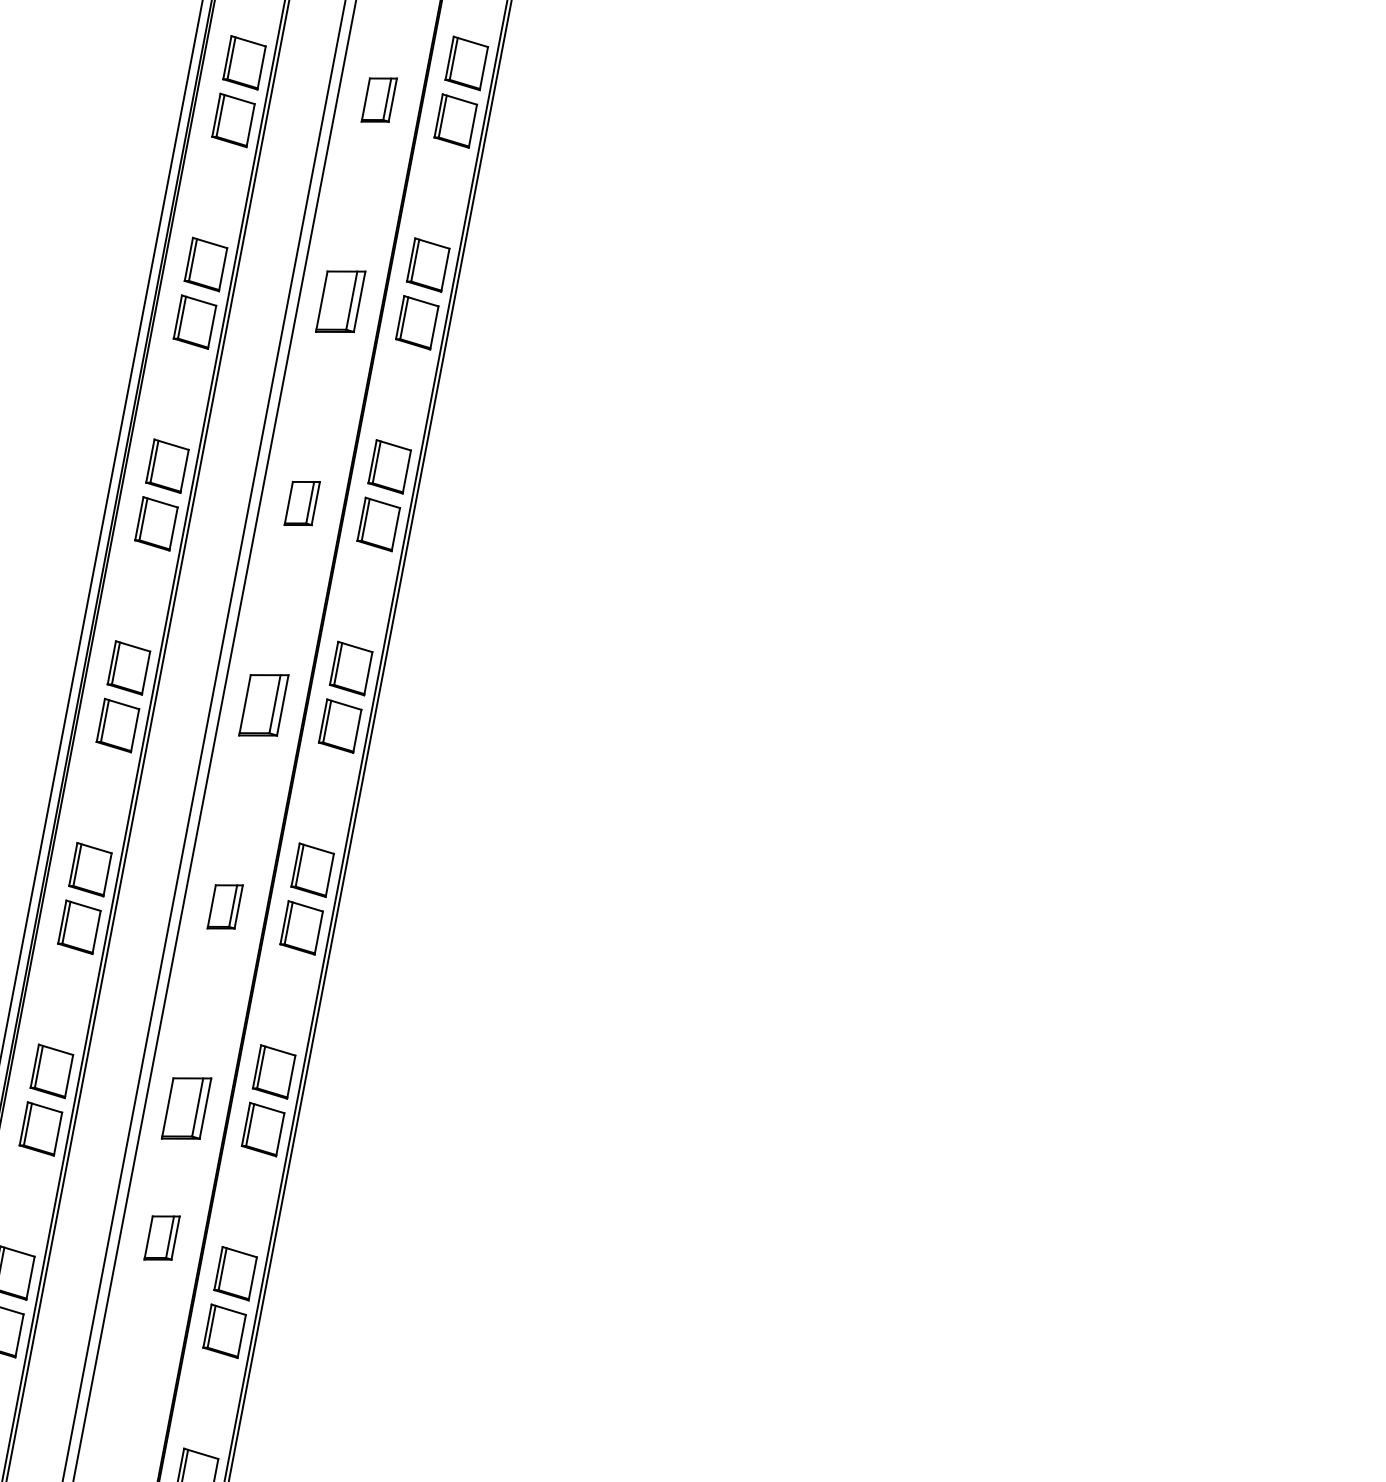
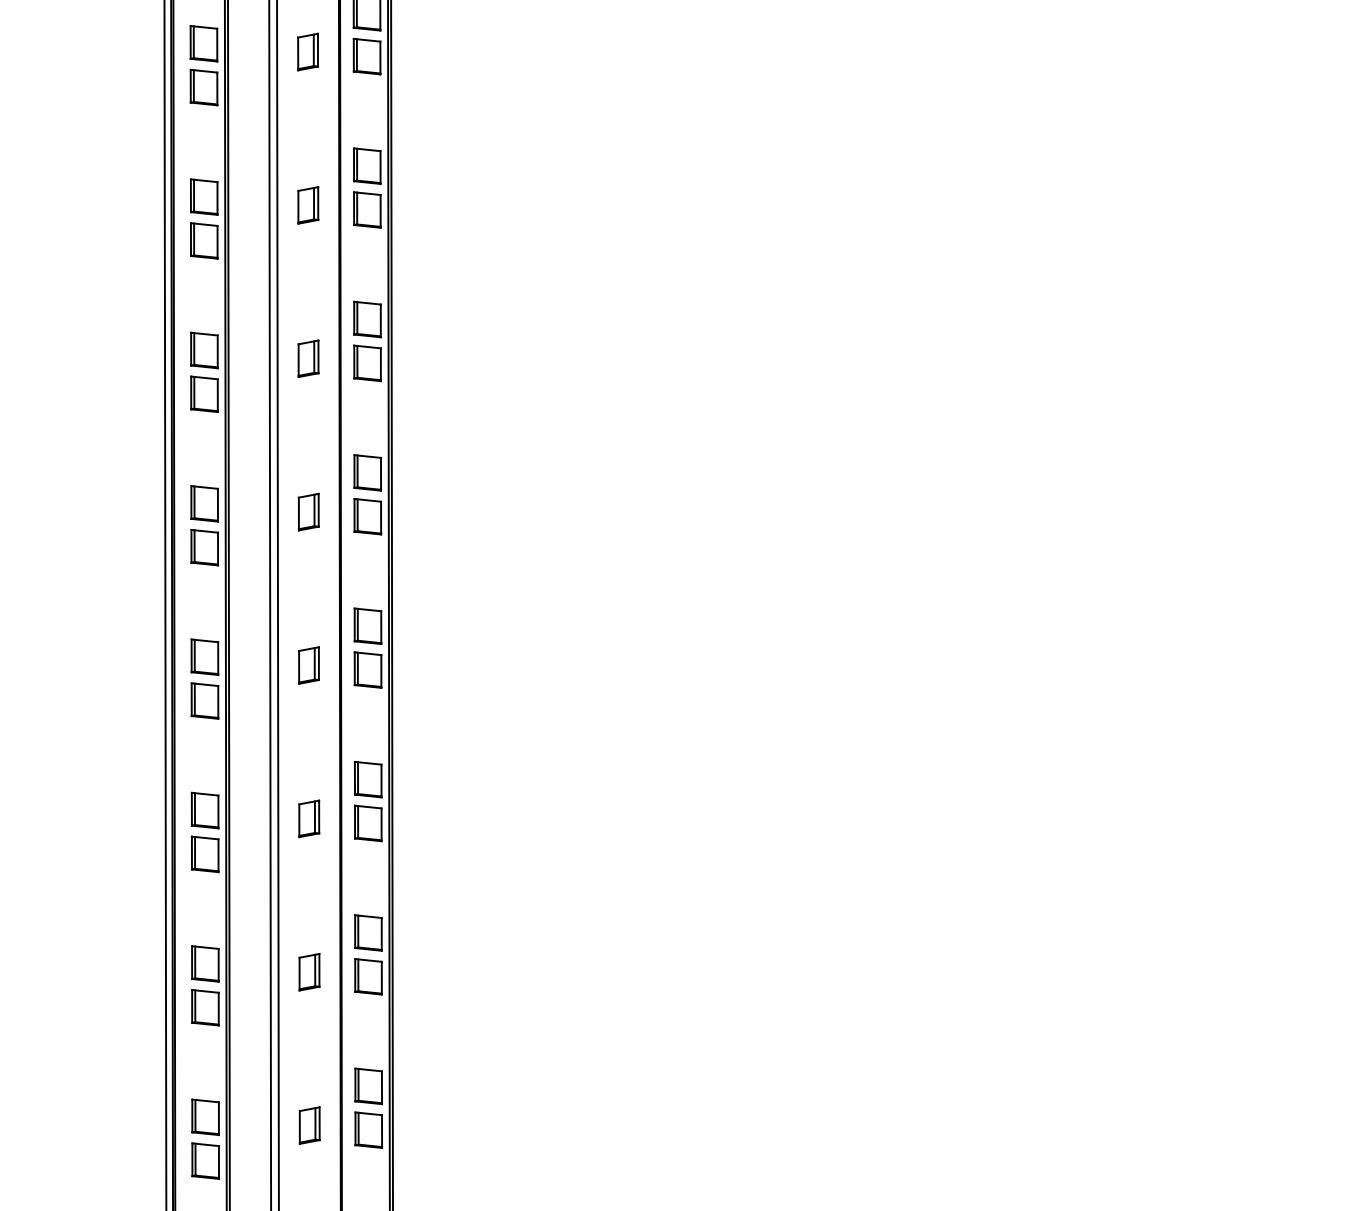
part: (341, 301) -> (308, 205), size x0.71
part: (263, 704) -> (308, 511), size x0.71
part: (187, 1108) -> (309, 818), size x0.71
part: (162, 1238) -> (309, 972), moved

